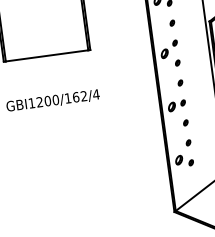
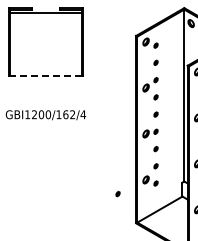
line: (47, 56) -> (46, 76), solid -> dashed
part: (148, 180) -> (117, 193), added

